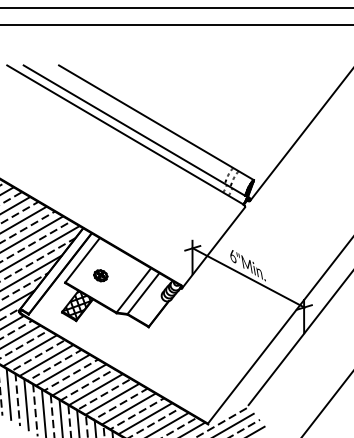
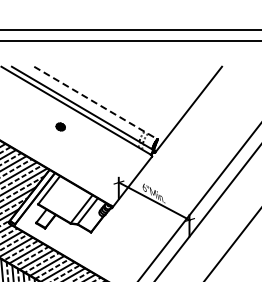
line: (155, 123) -> (95, 103), solid -> dashed
part: (100, 275) -> (60, 126), moved
hatch: (76, 305) -> (45, 218), removed

